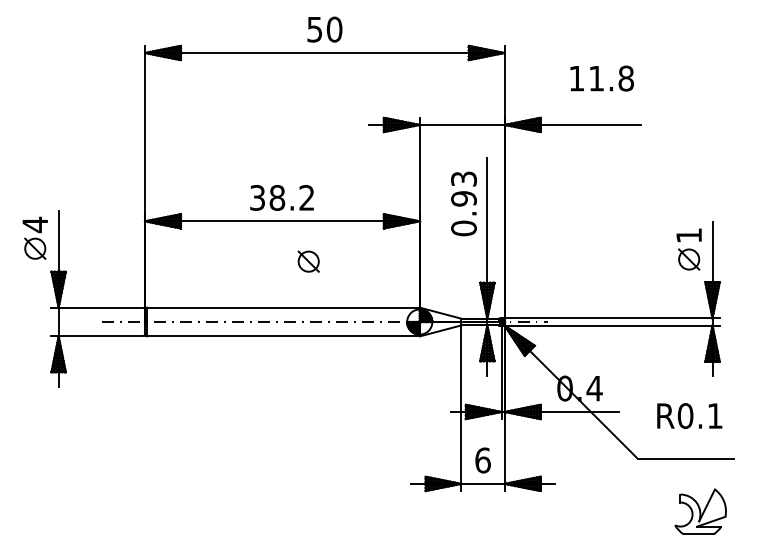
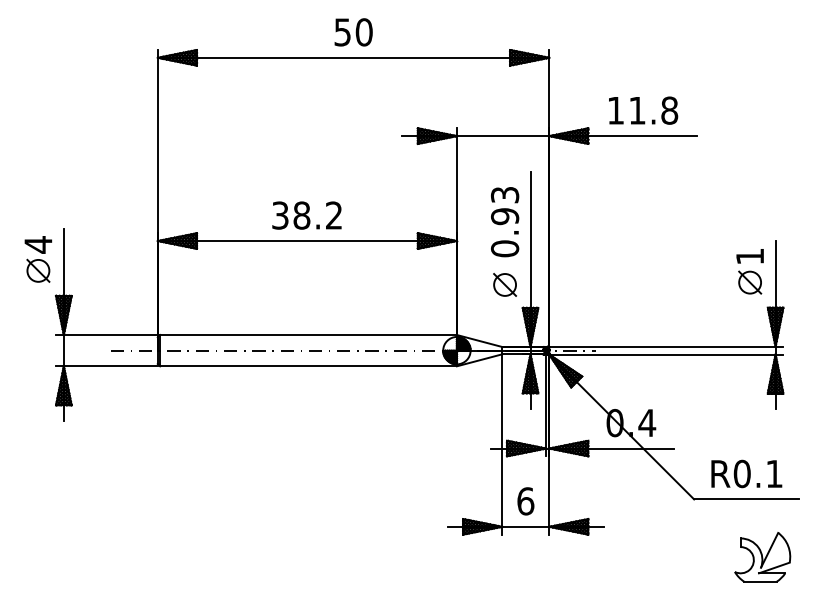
text: (602, 78) -> (643, 110), moved
part: (308, 261) -> (504, 284), moved
text: (689, 415) -> (746, 473), moved

